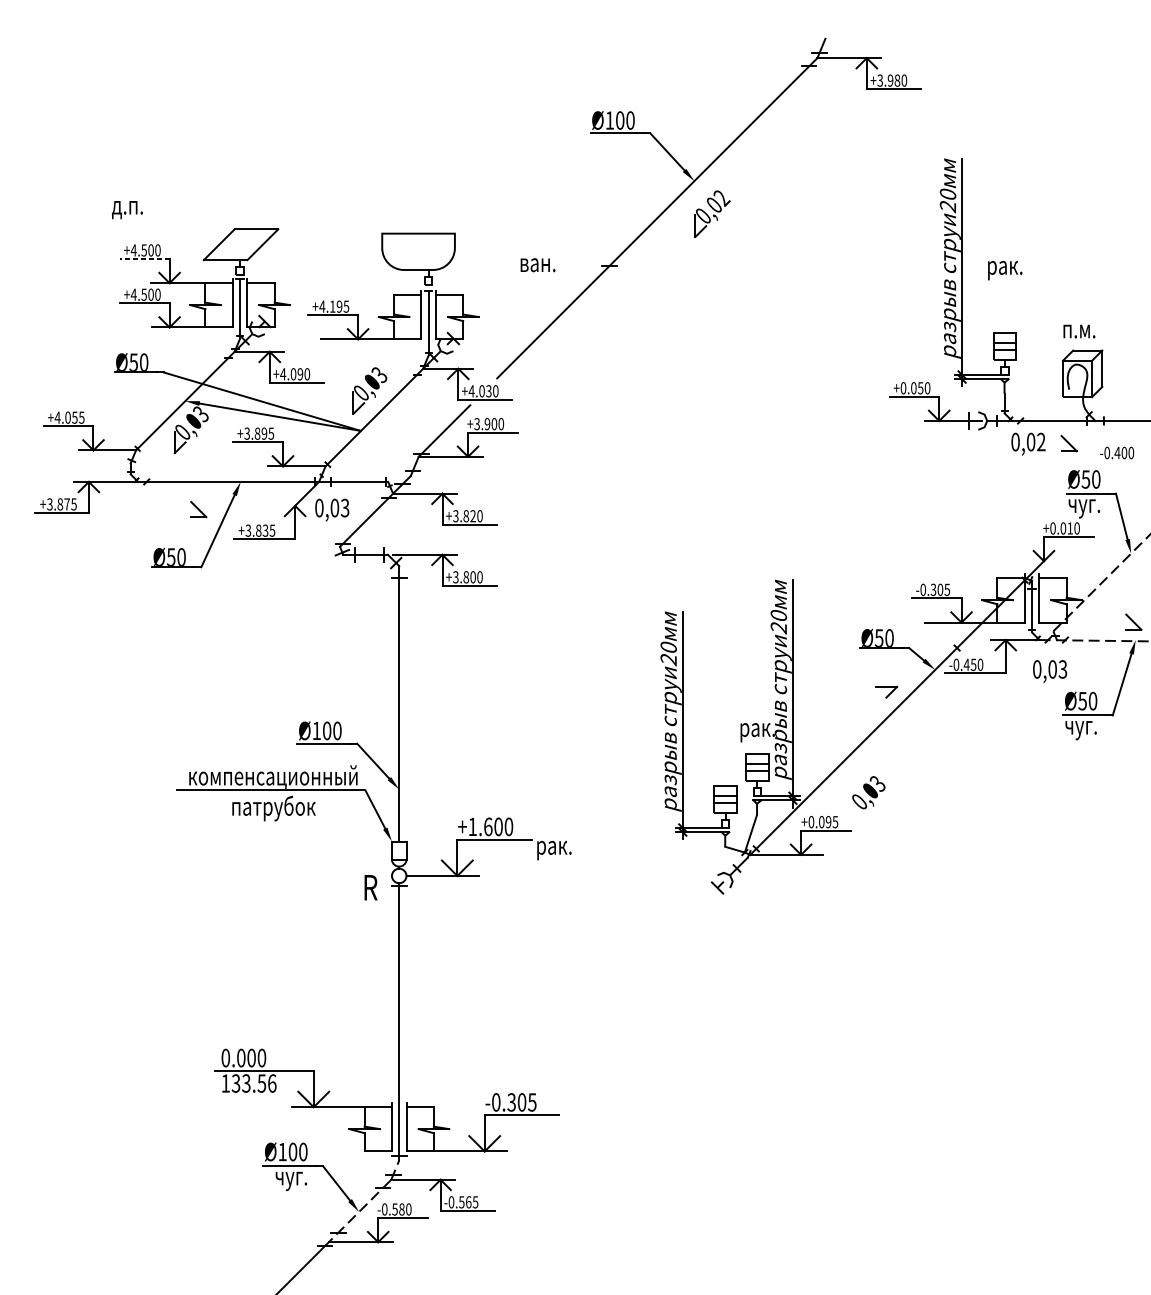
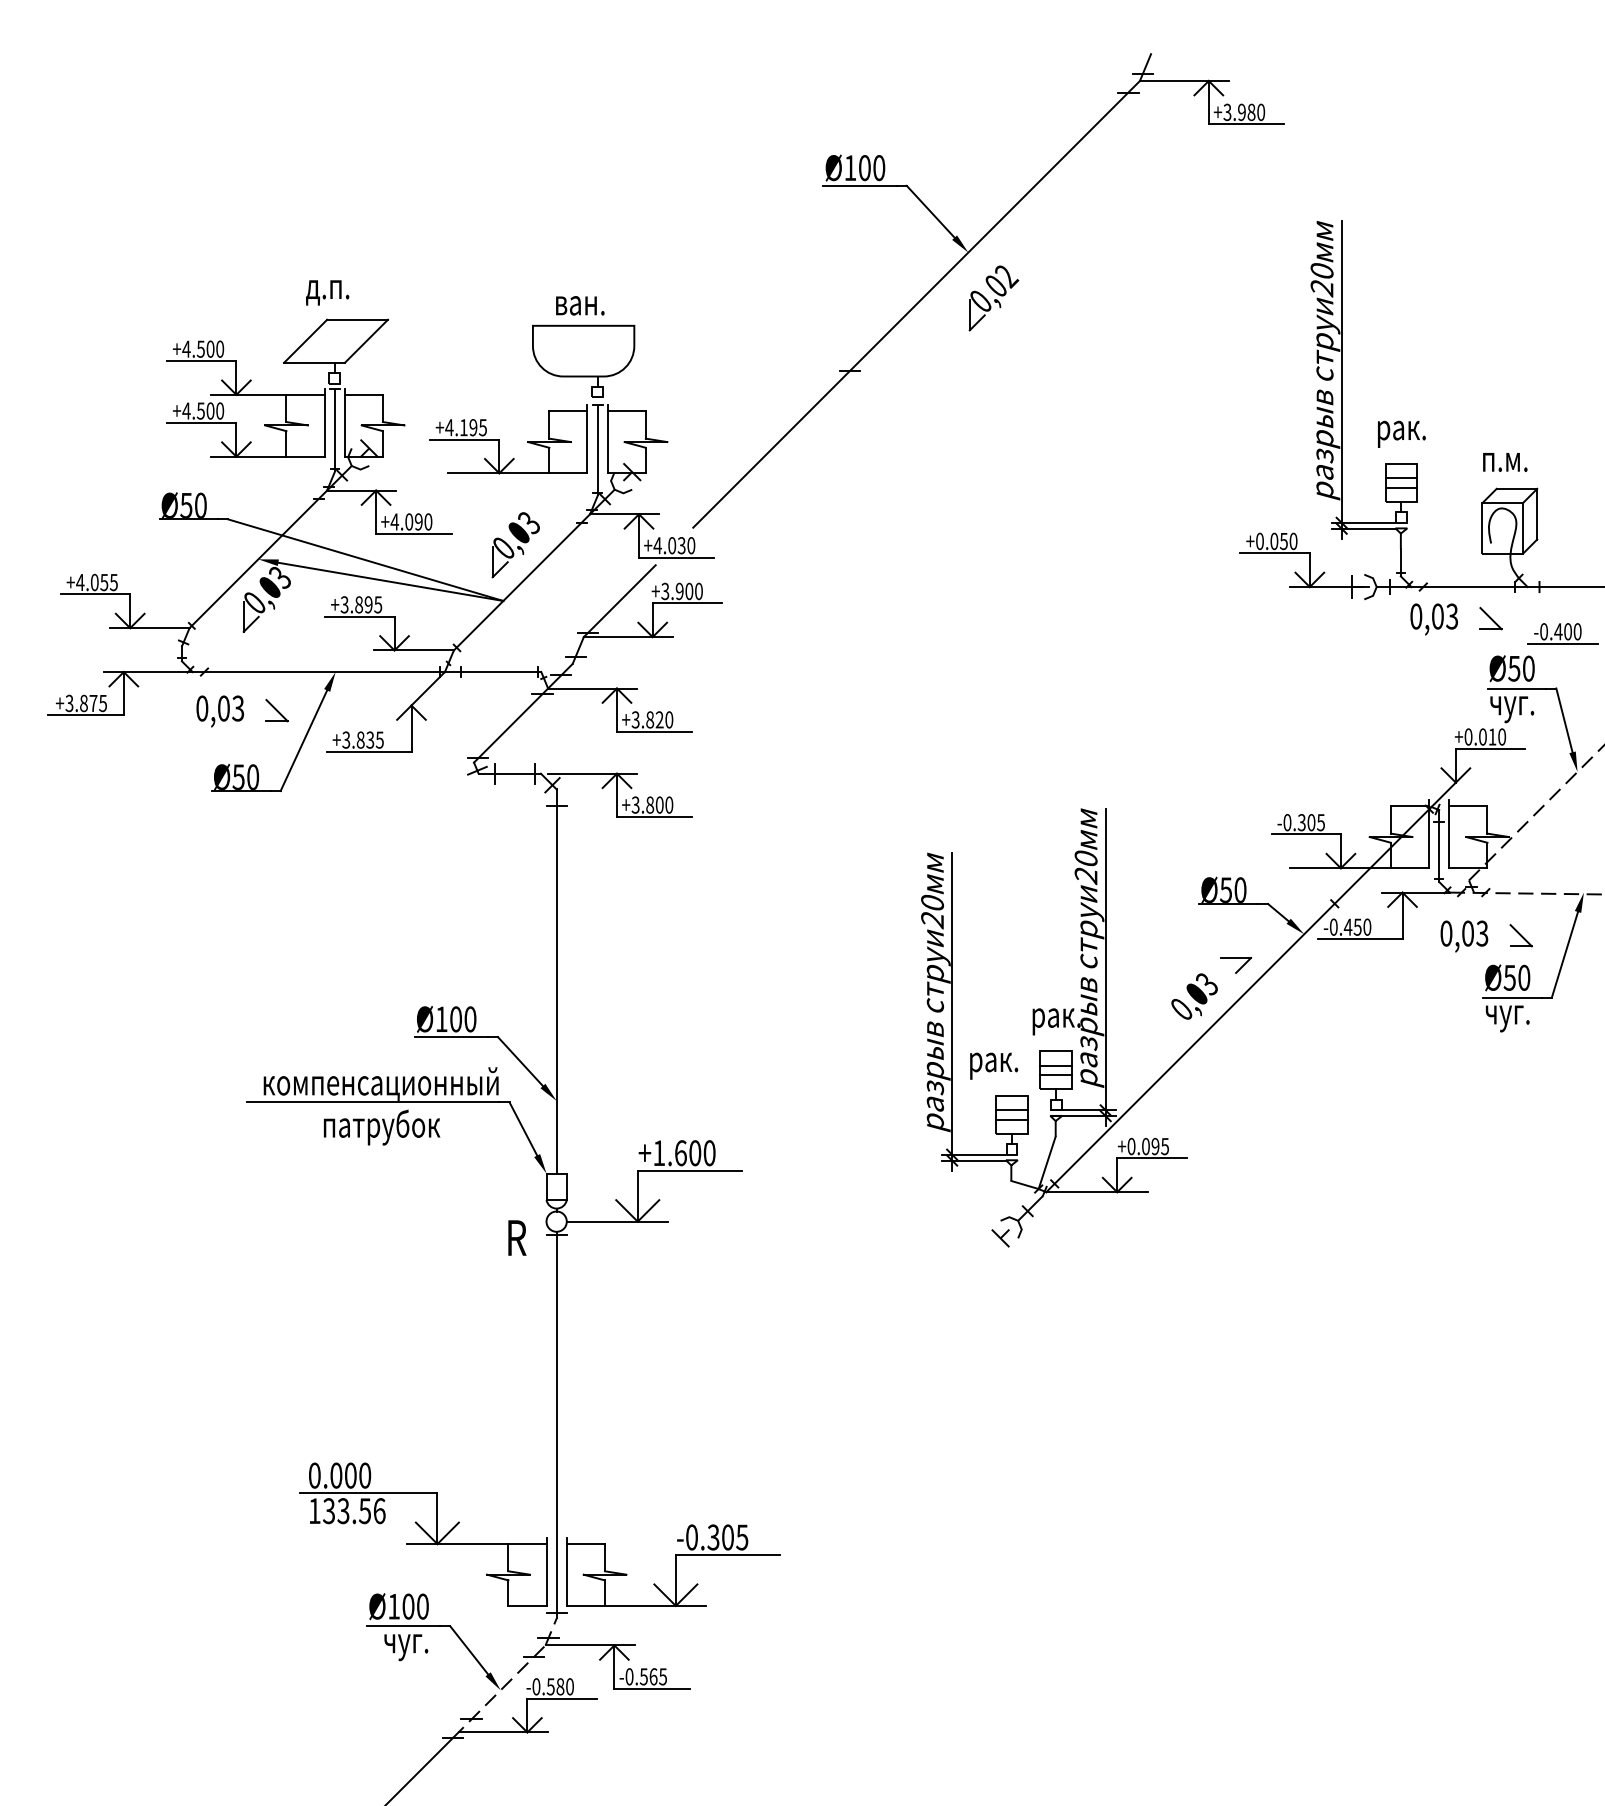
text: (127, 209) -> (327, 292), moved
line: (144, 259) -> (201, 361), dashed -> solid
text: (538, 264) -> (580, 305), moved
text: (1004, 269) -> (1401, 433), moved
text: (1041, 442) -> (1452, 616), 0,02 -> 0,03
line: (1120, 461) -> (1562, 643), added
text: (331, 510) -> (219, 711), moved
part: (1133, 622) -> (1520, 935), moved
text: (868, 792) -> (1194, 996), moved
text: (554, 850) -> (994, 1065), moved

